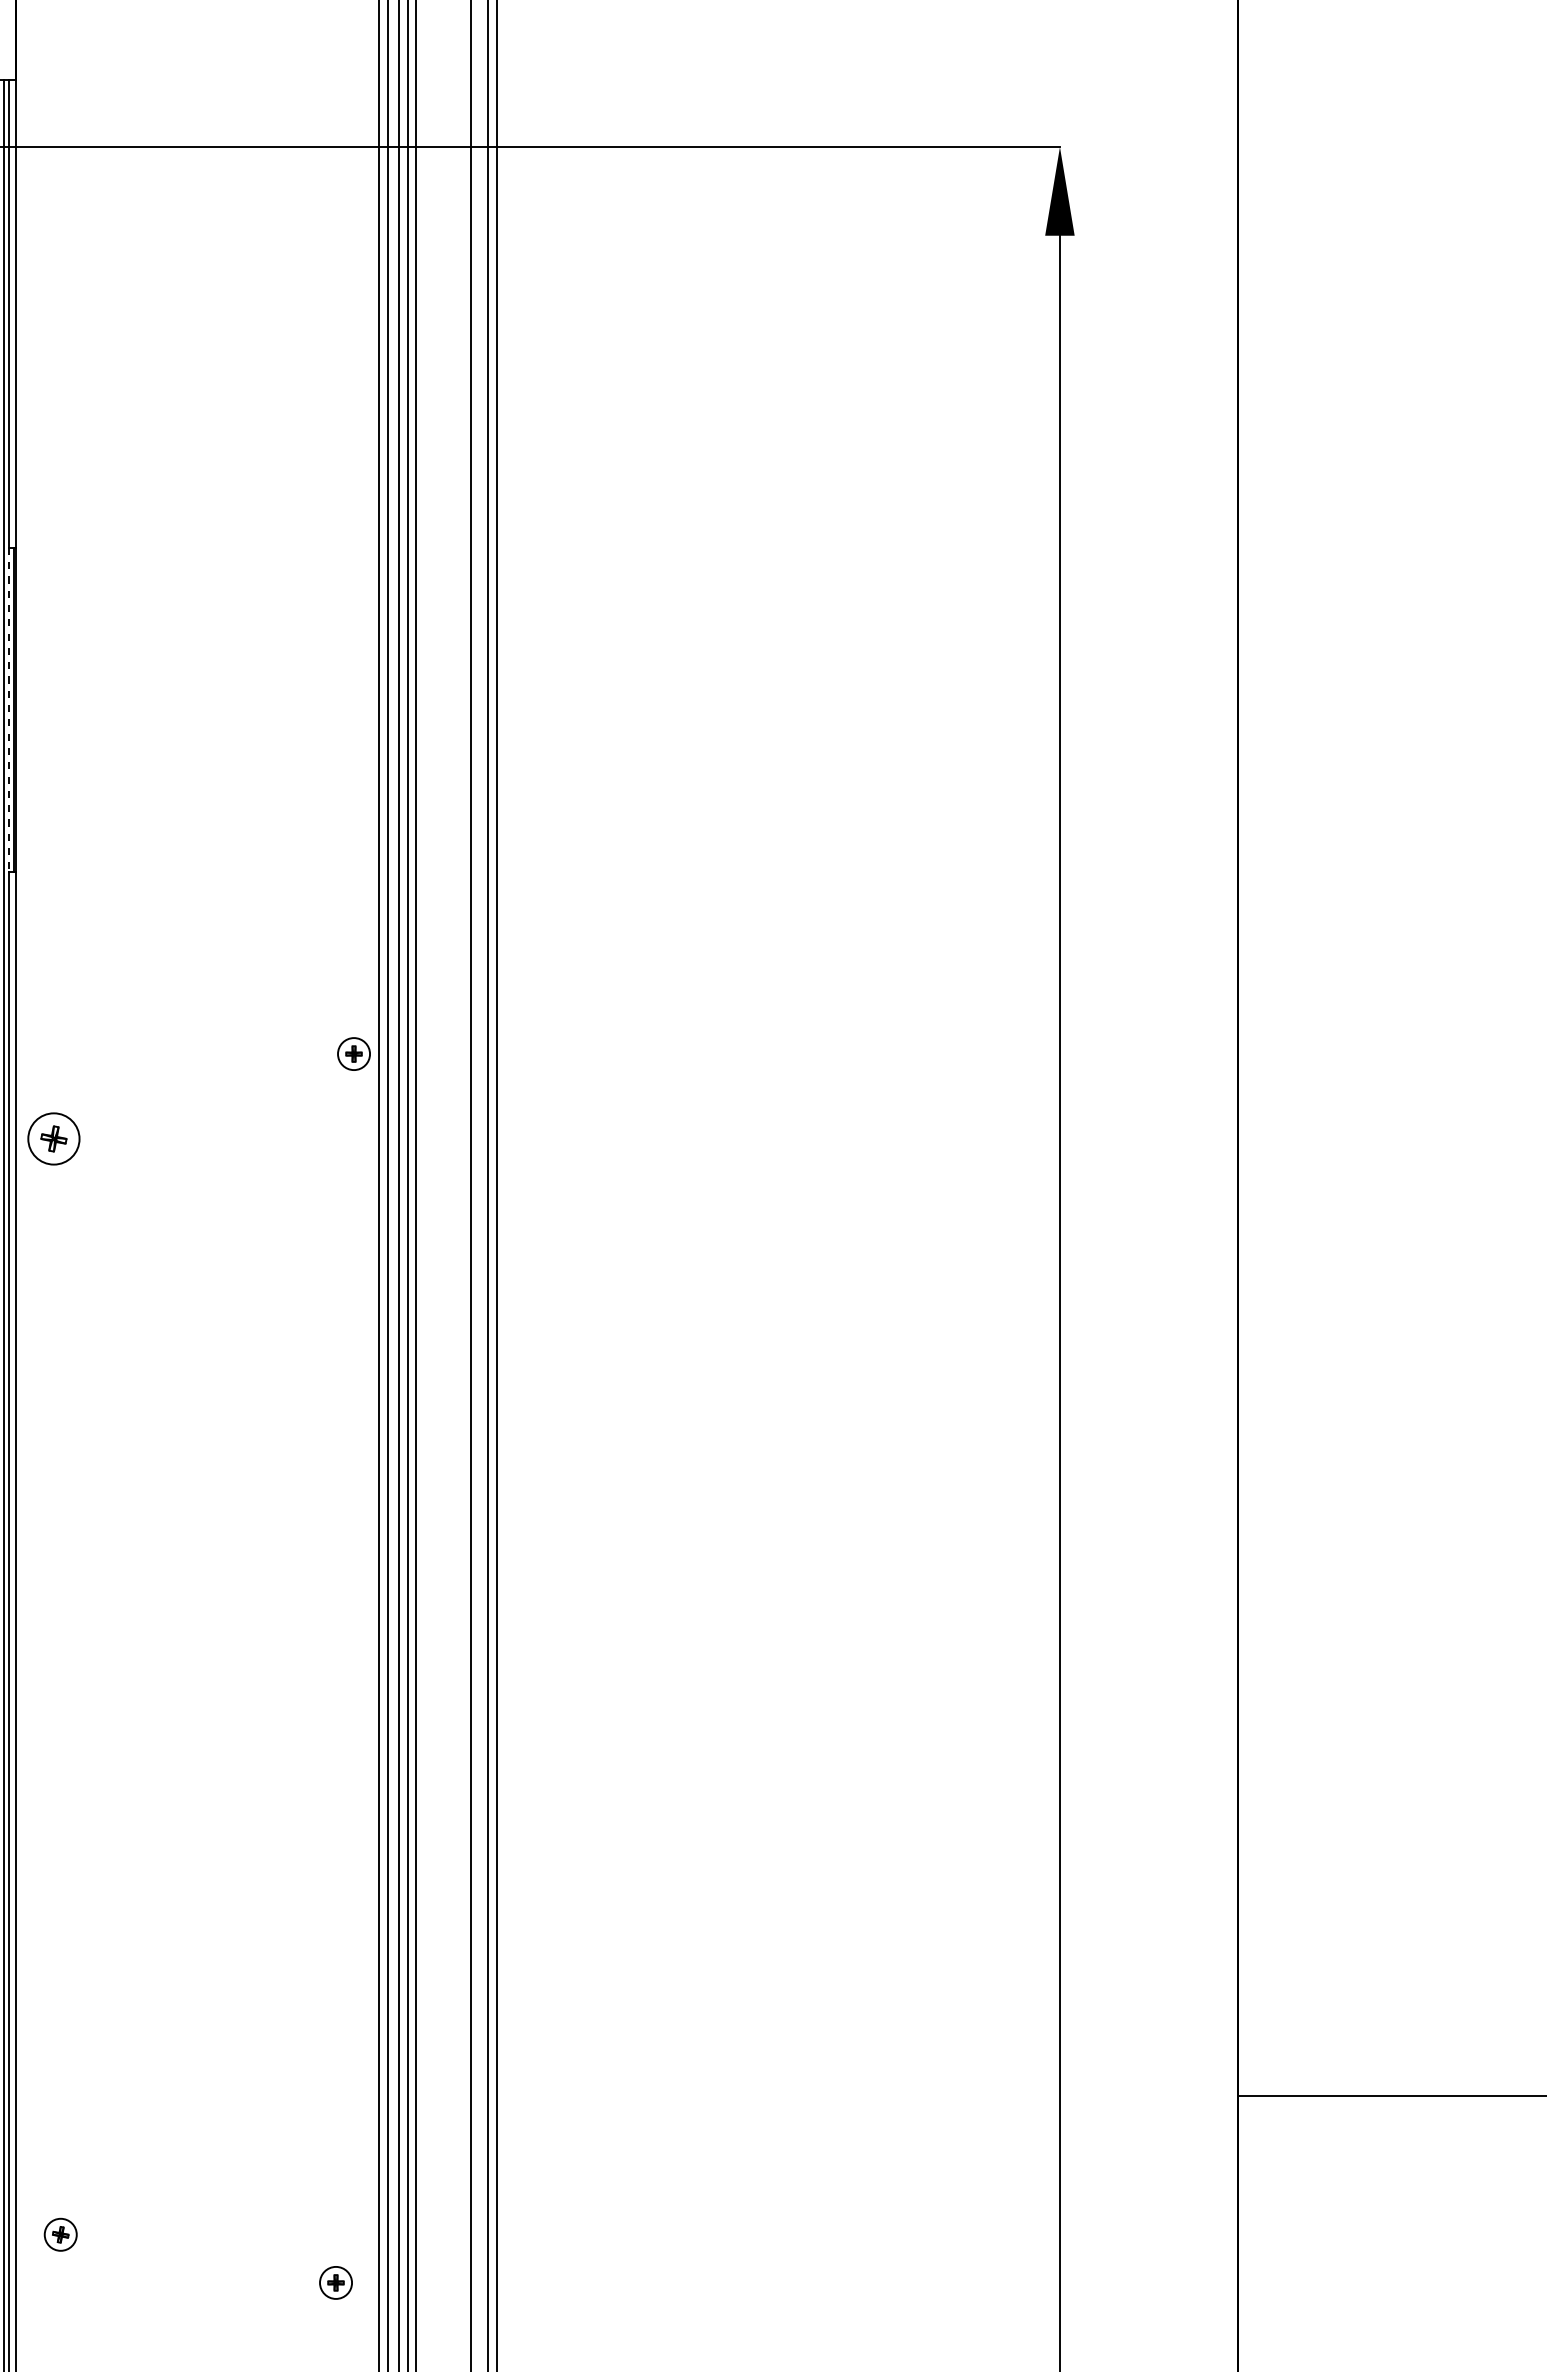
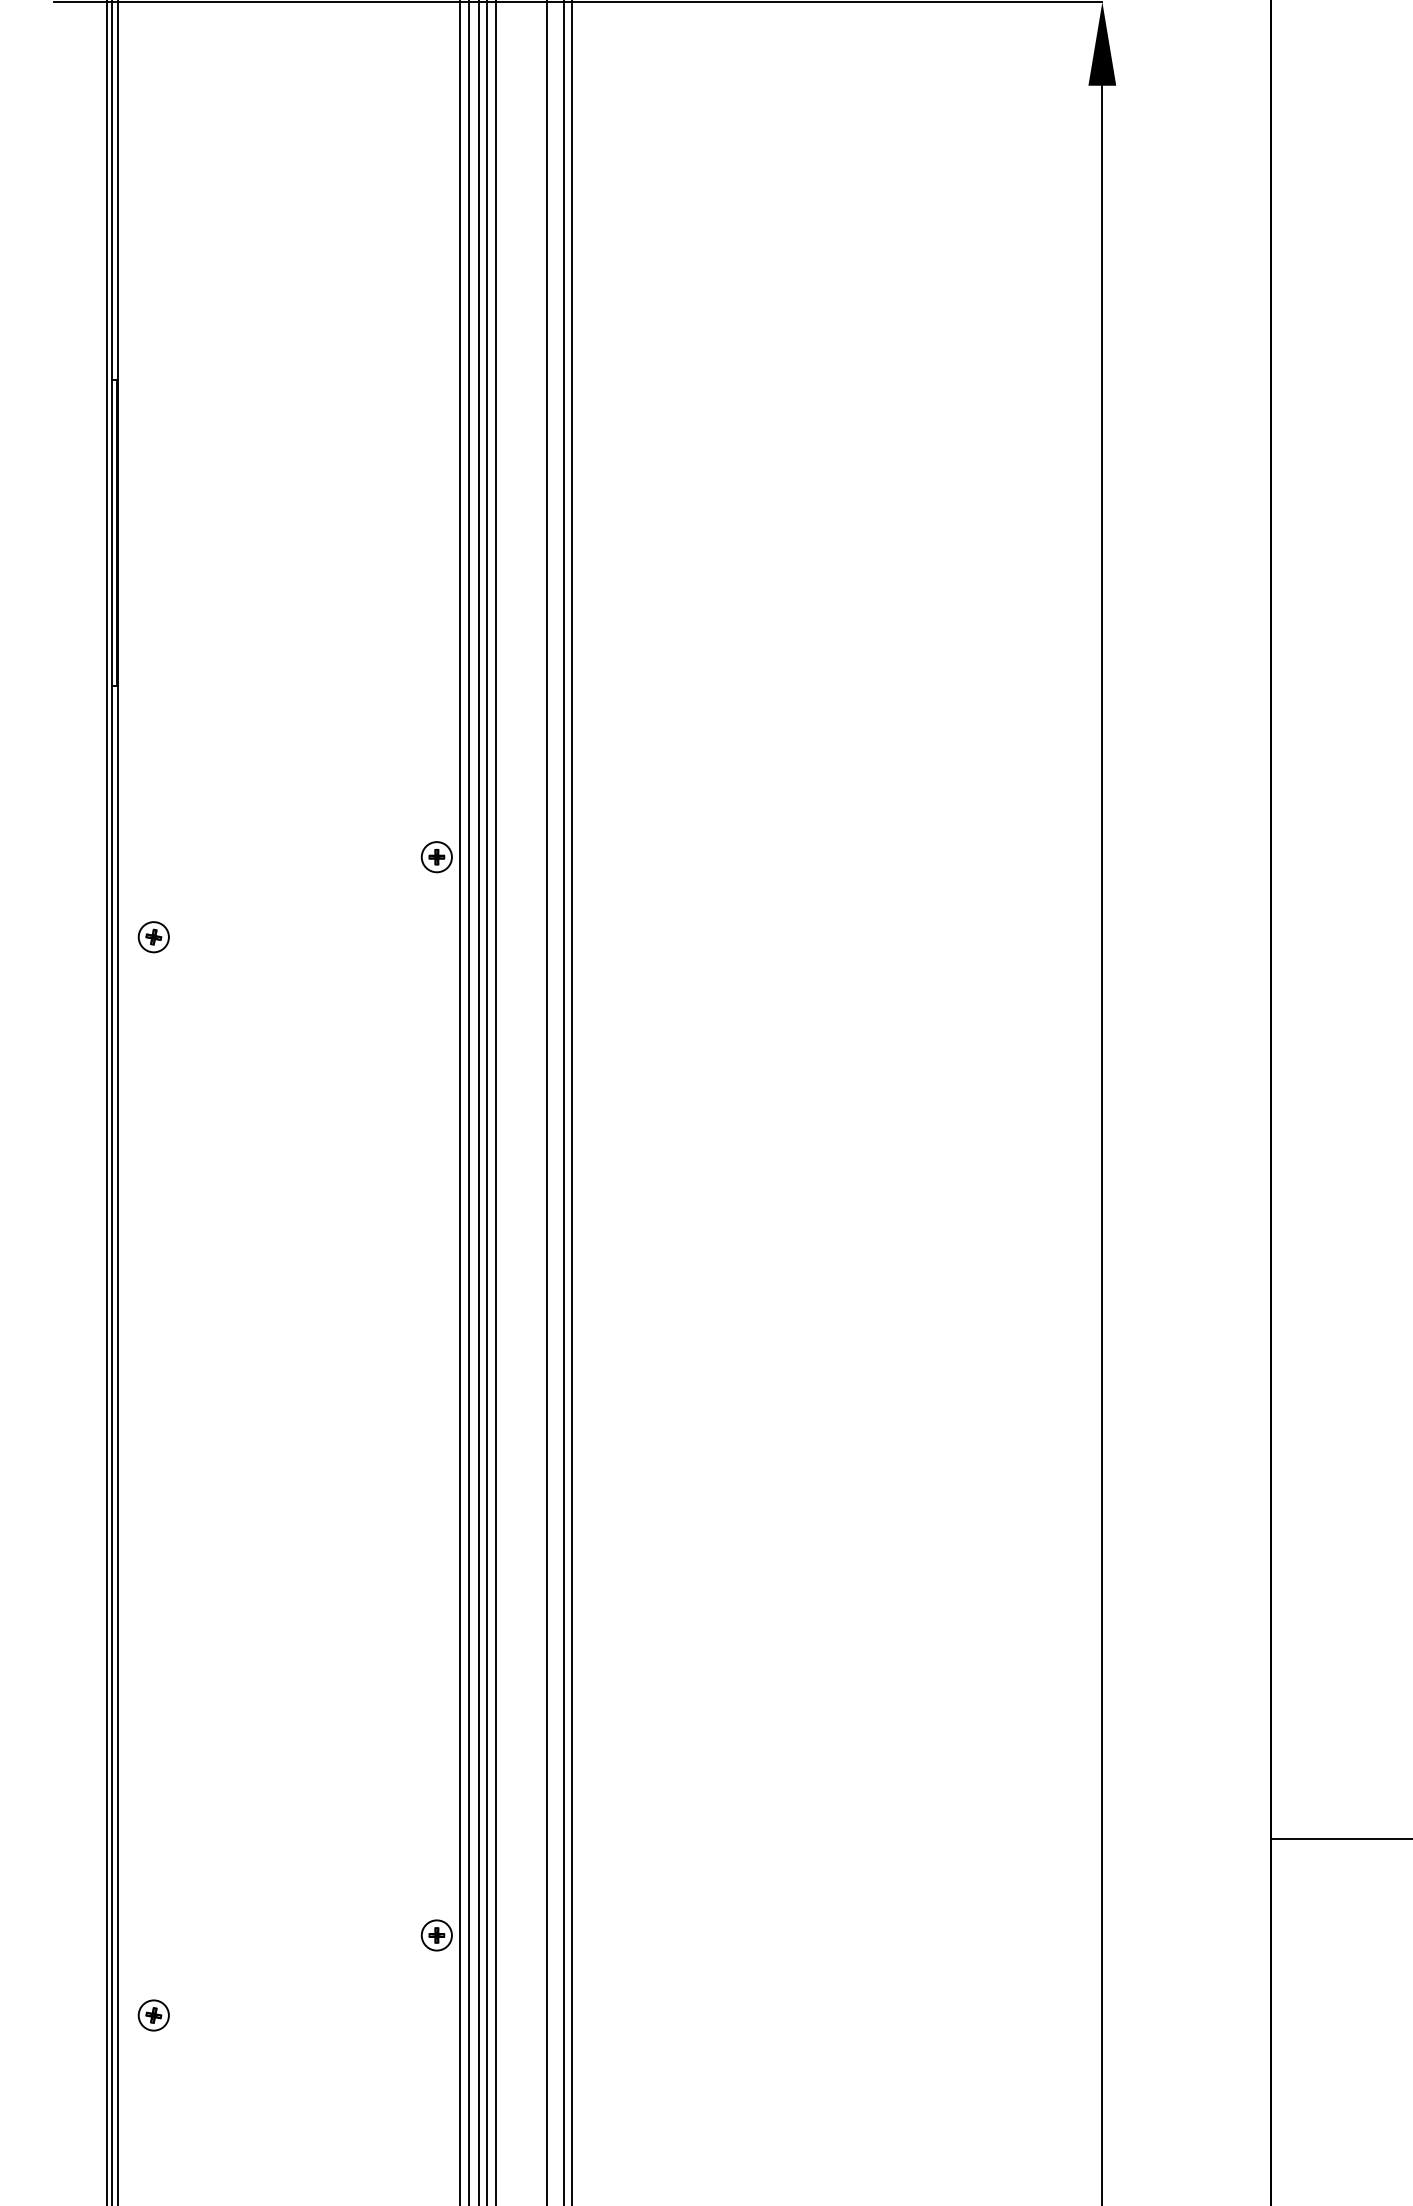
line: (9, 710) -> (112, 533), dashed -> solid
part: (53, 1138) -> (153, 936), size x0.62
part: (60, 2234) -> (153, 2015), moved
part: (335, 2282) -> (436, 1935), moved

